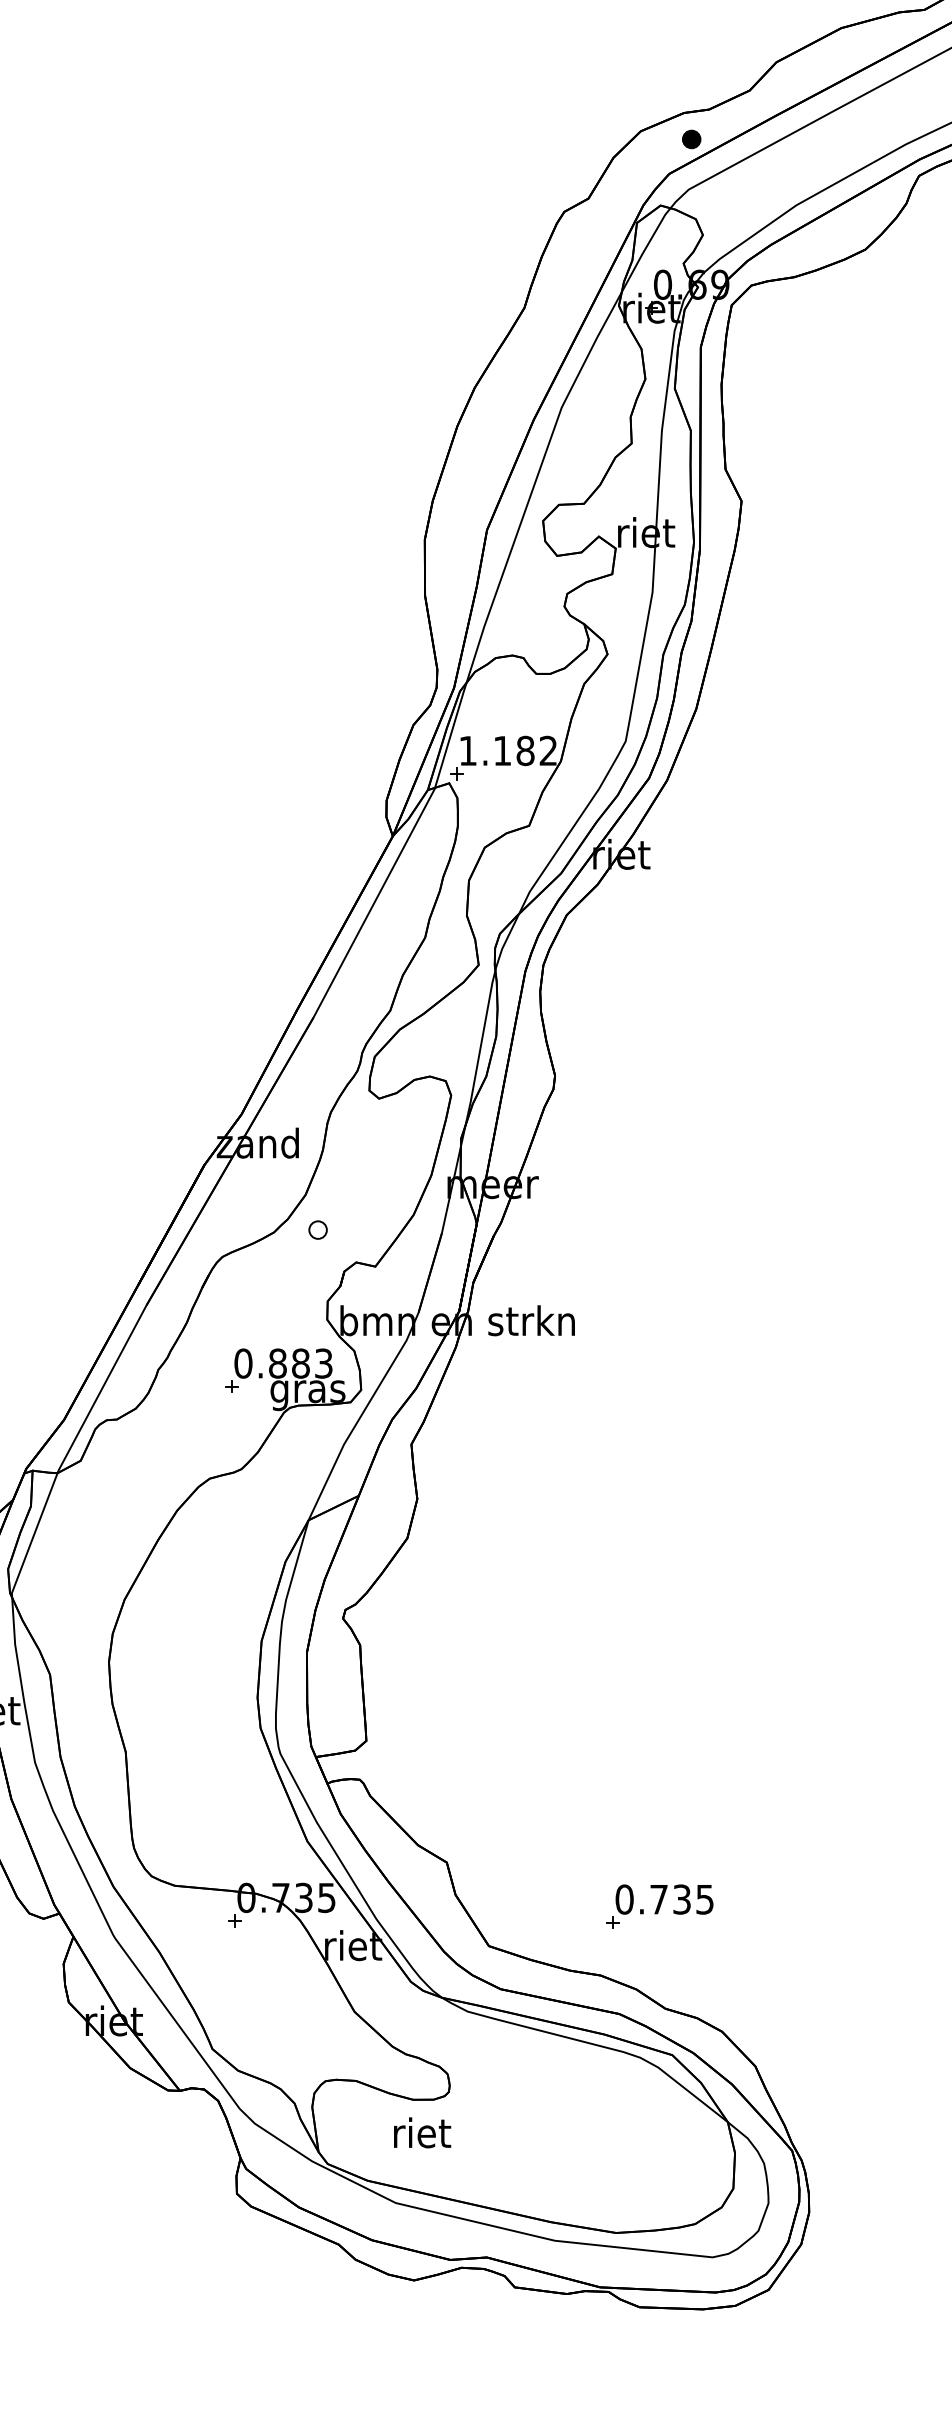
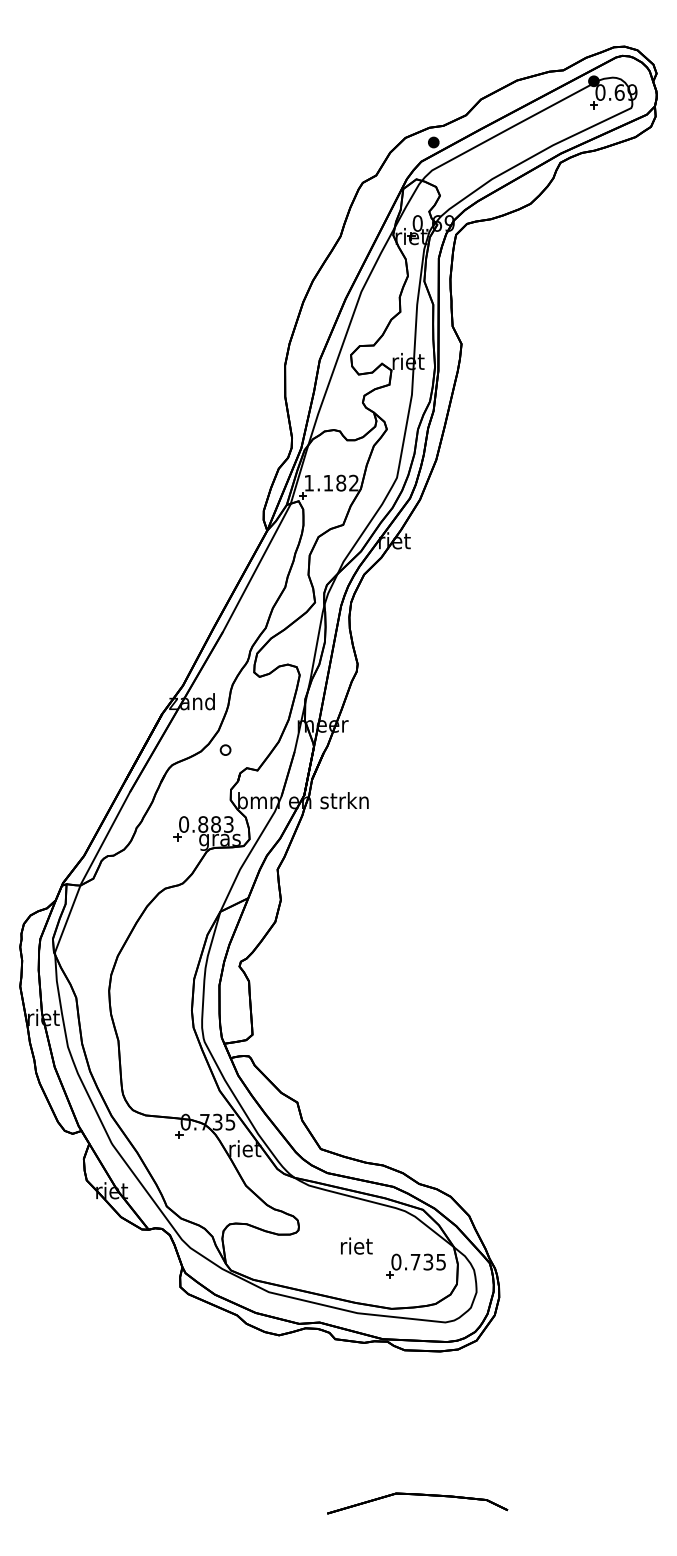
part: (658, 1905) -> (415, 1265), moved
text: (421, 2131) -> (356, 1245), moved

